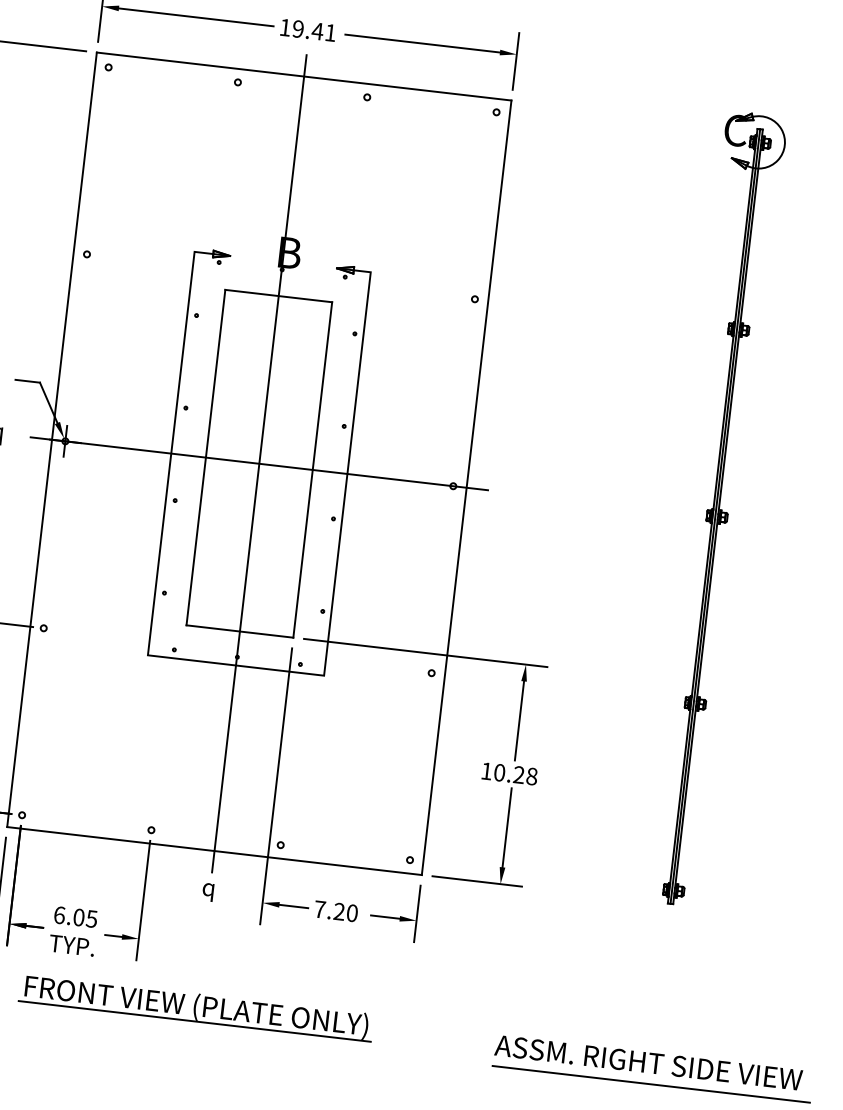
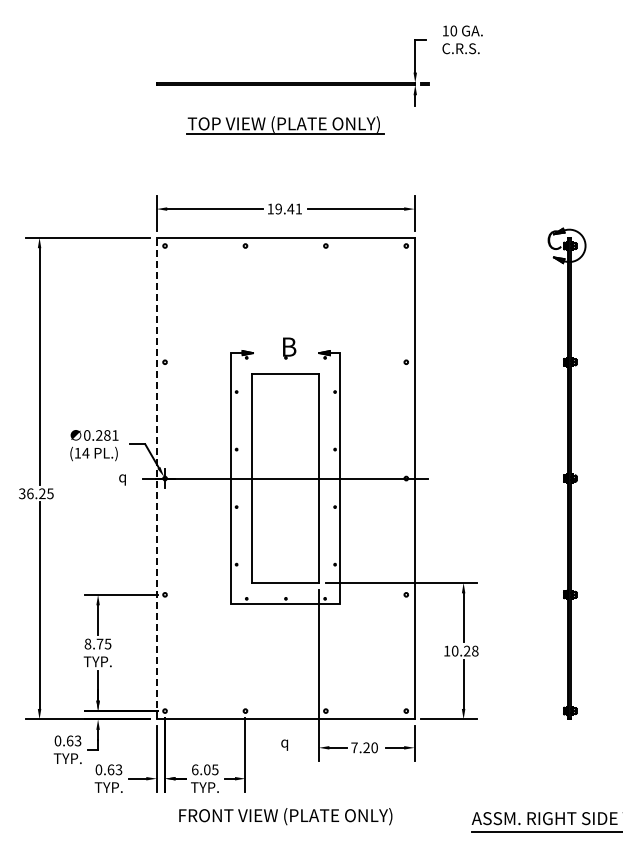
line: (51, 439) -> (156, 478), solid -> dashed
line: (259, 463) -> (285, 478), removed
line: (194, 1021) -> (285, 825), removed

